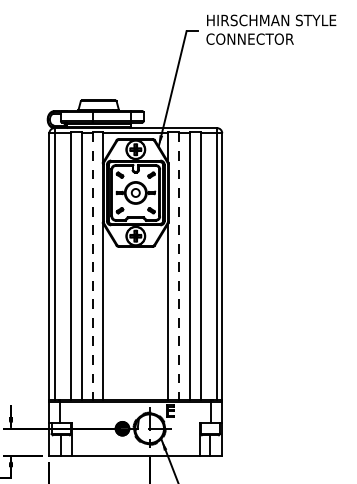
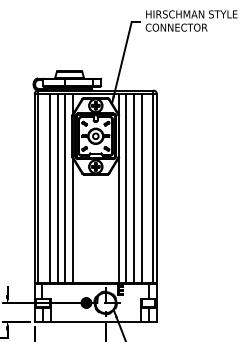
line: (92, 266) -> (65, 188), dashed -> solid
line: (179, 266) -> (126, 188), dashed -> solid

